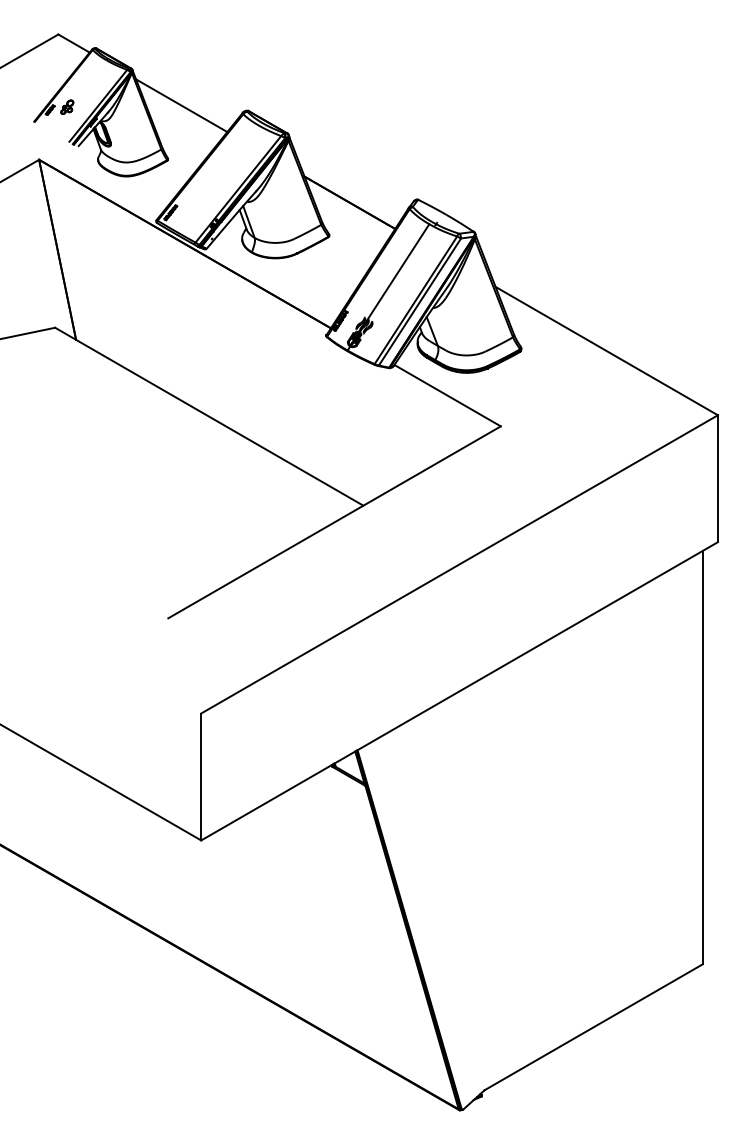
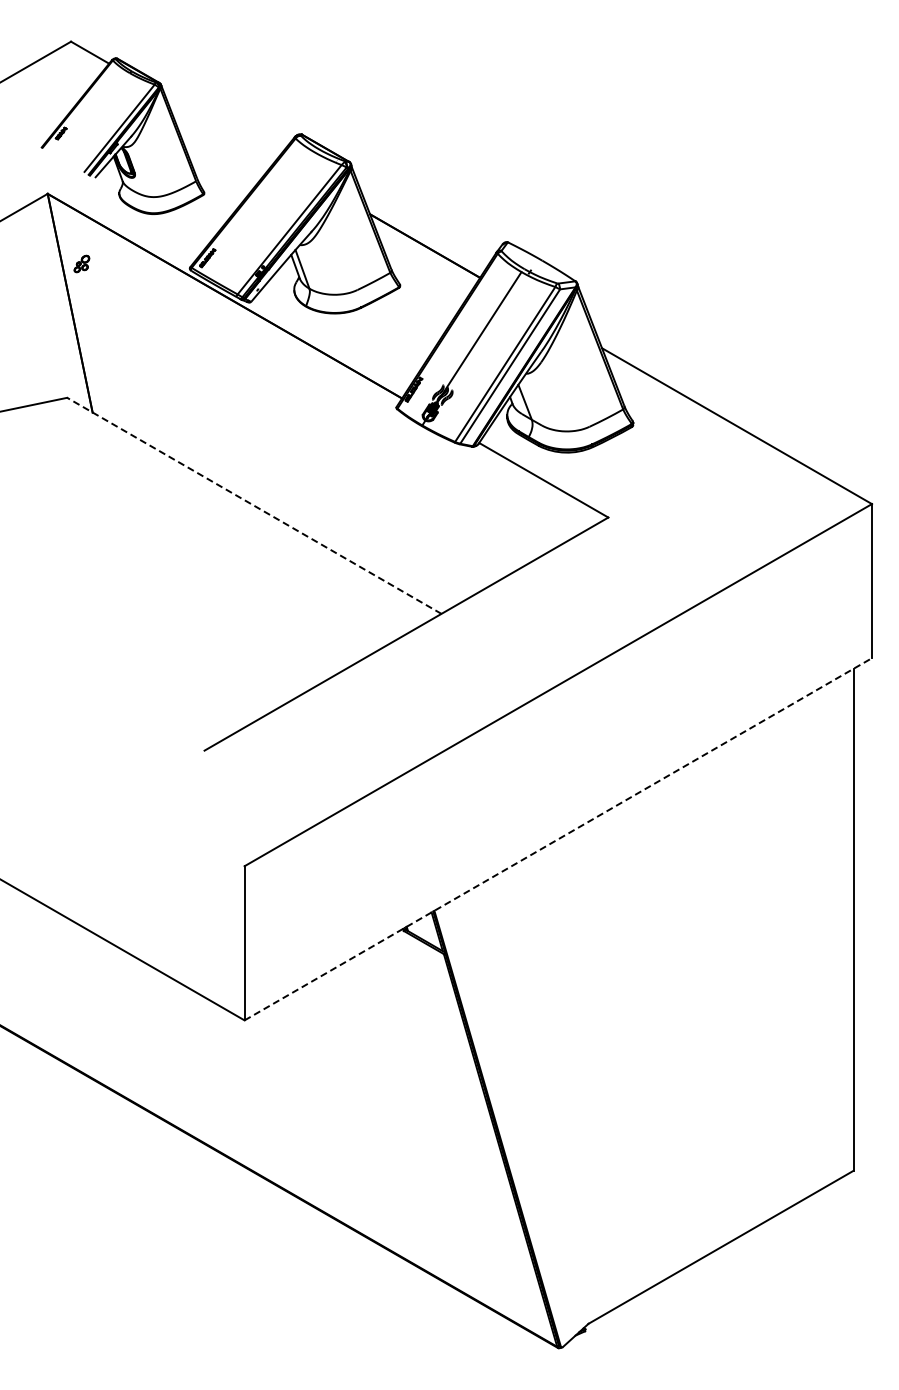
line: (181, 105) -> (220, 128), removed
part: (66, 106) -> (81, 263), moved
line: (208, 416) -> (253, 505), solid -> dashed
line: (459, 691) -> (558, 839), solid -> dashed

